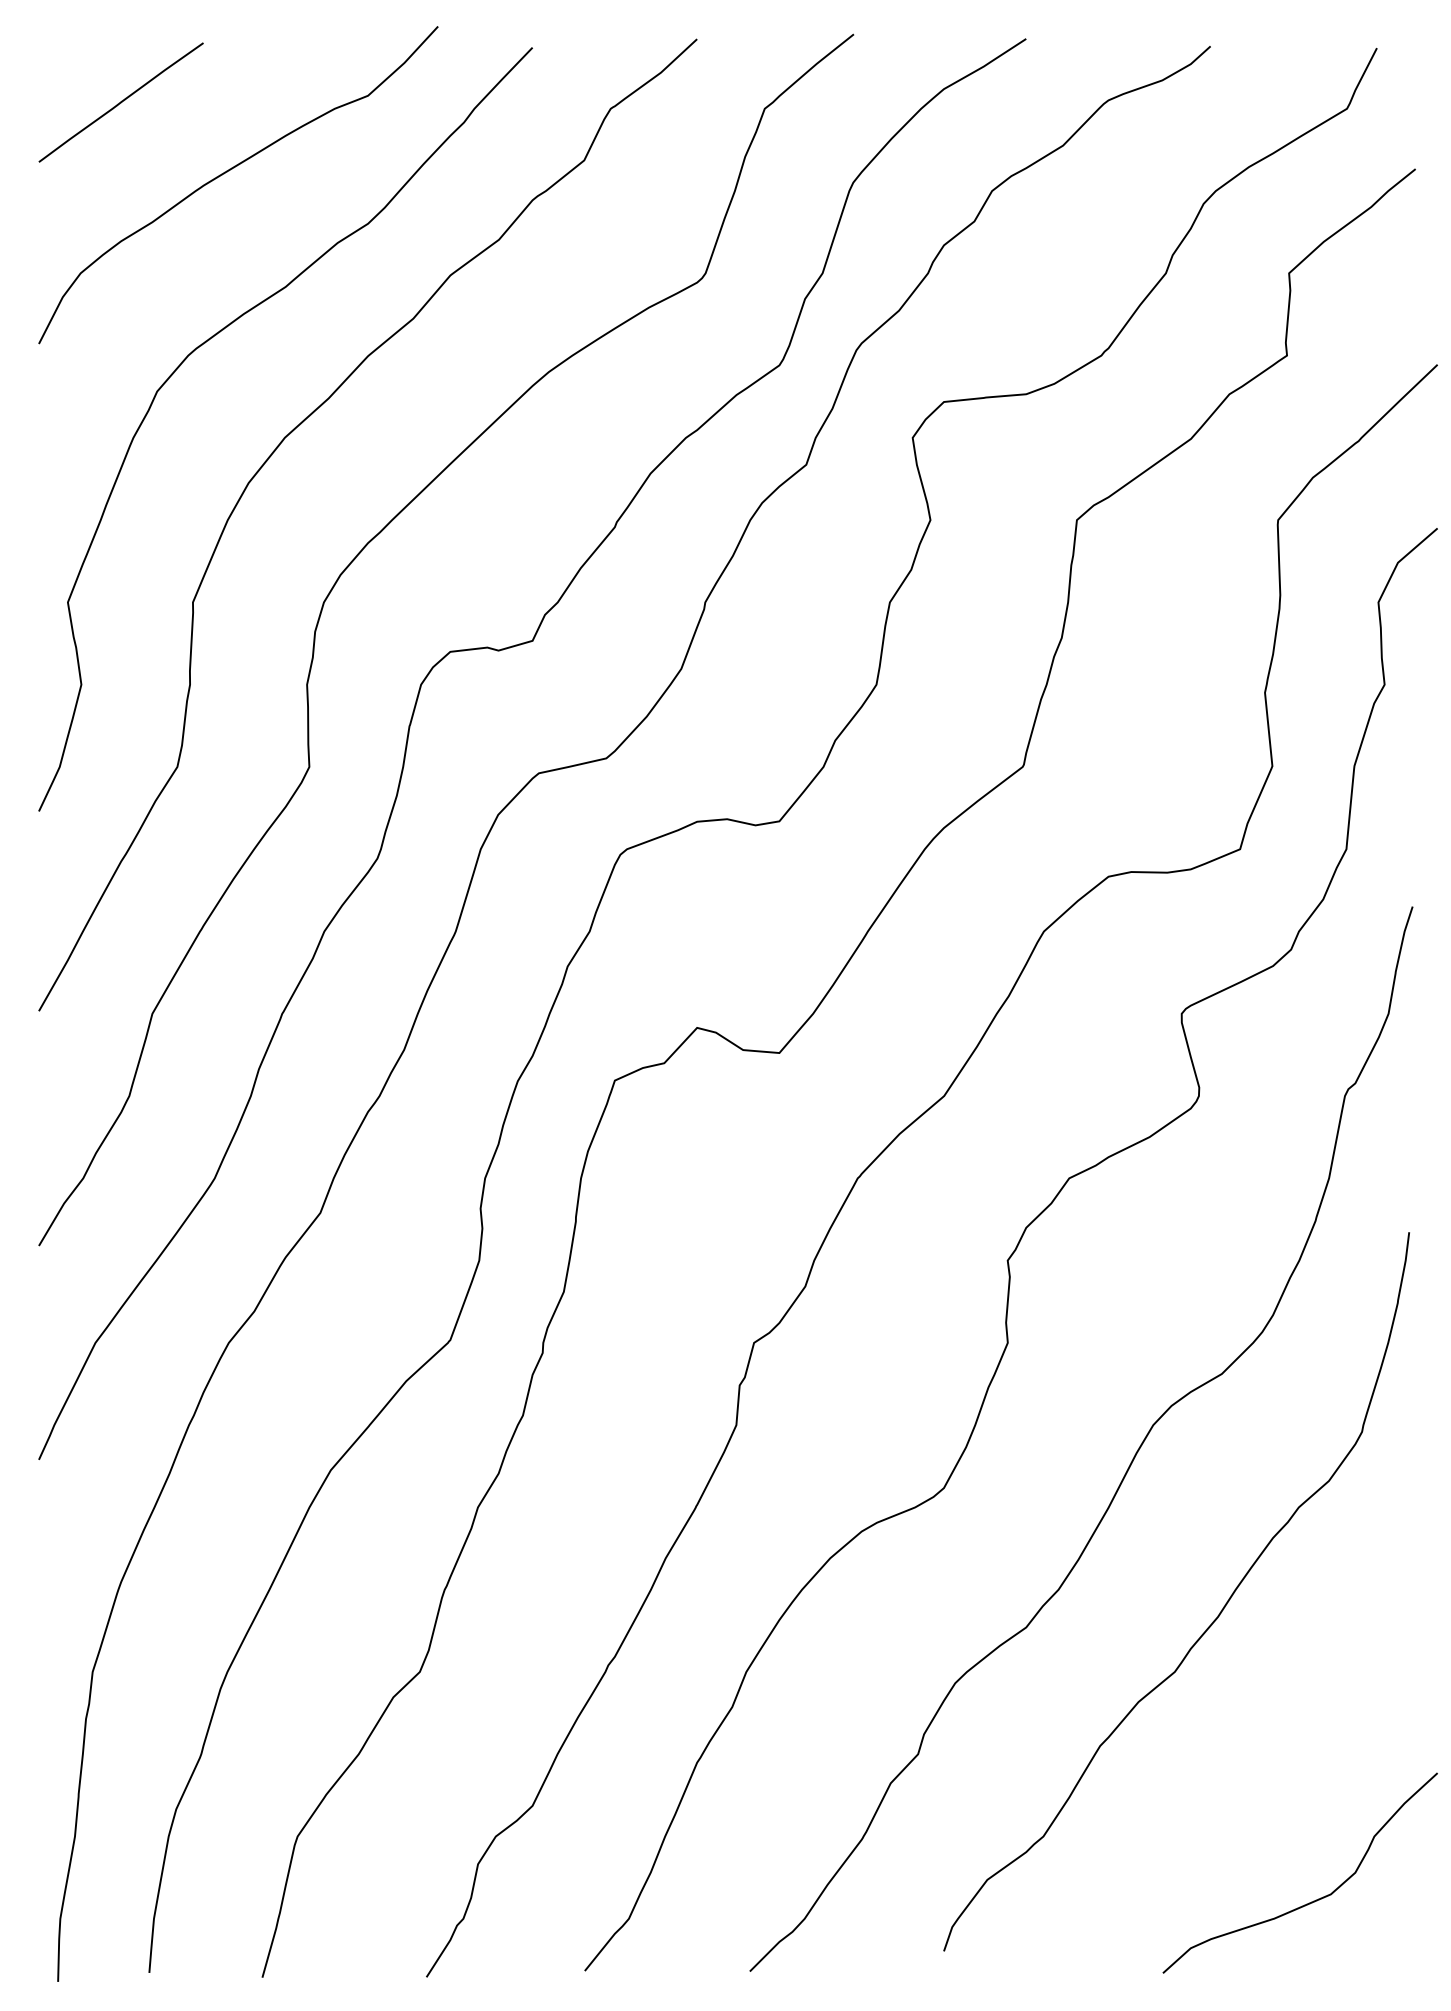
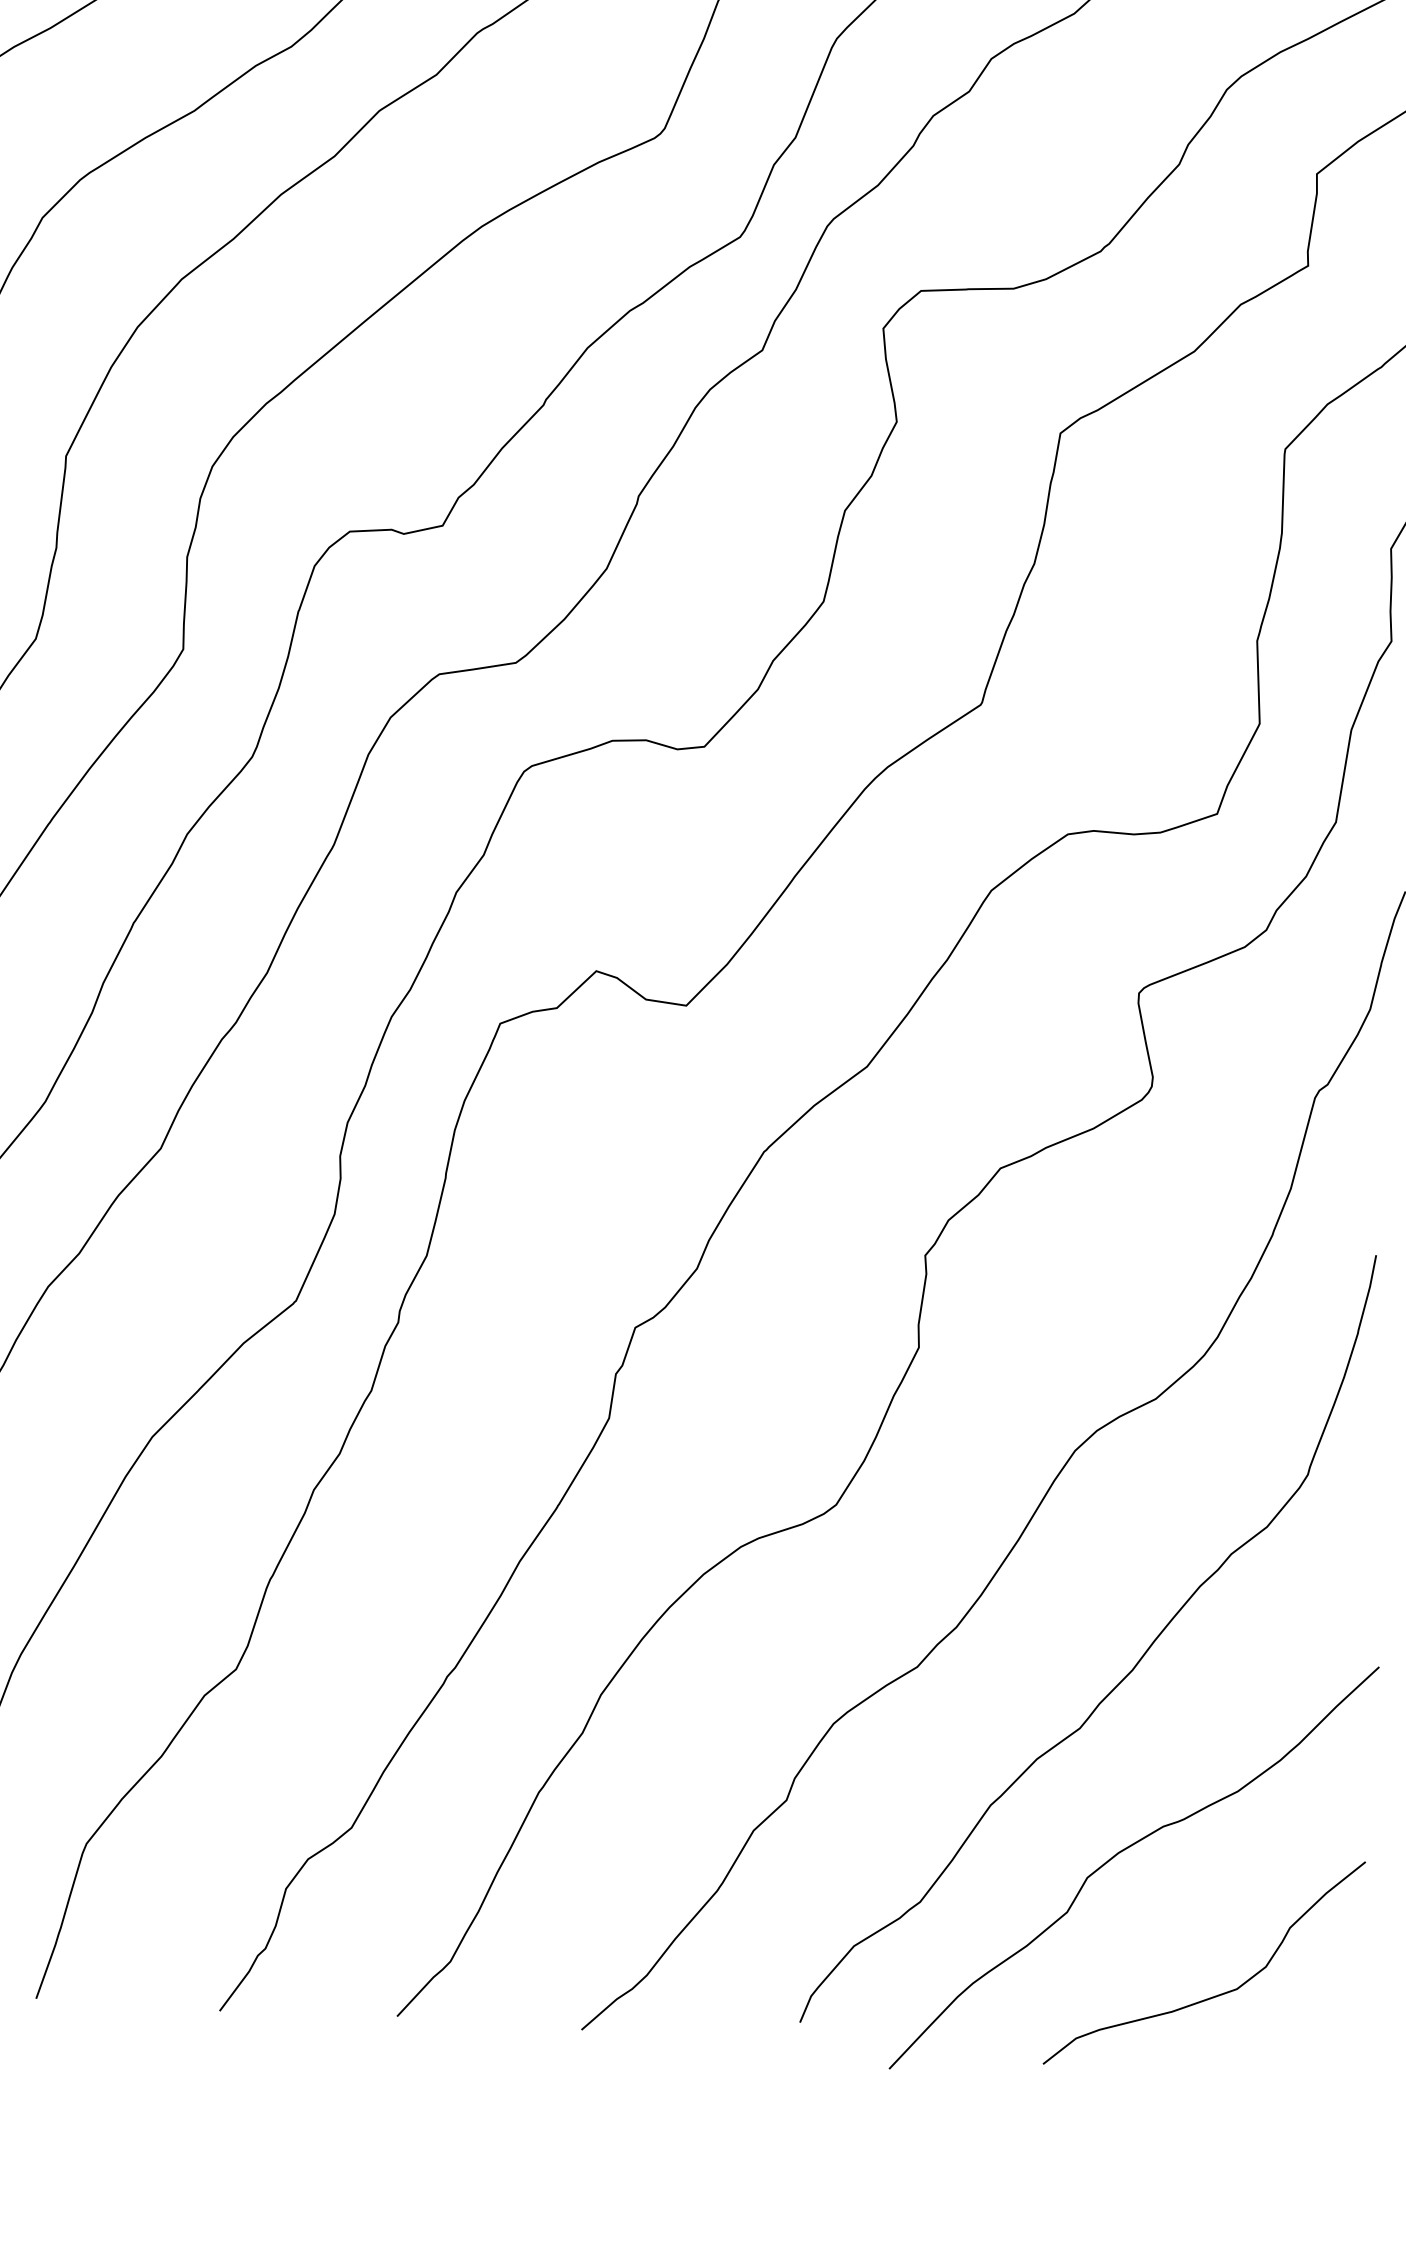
curve: (1223, 1777) -> (1126, 1850), added

